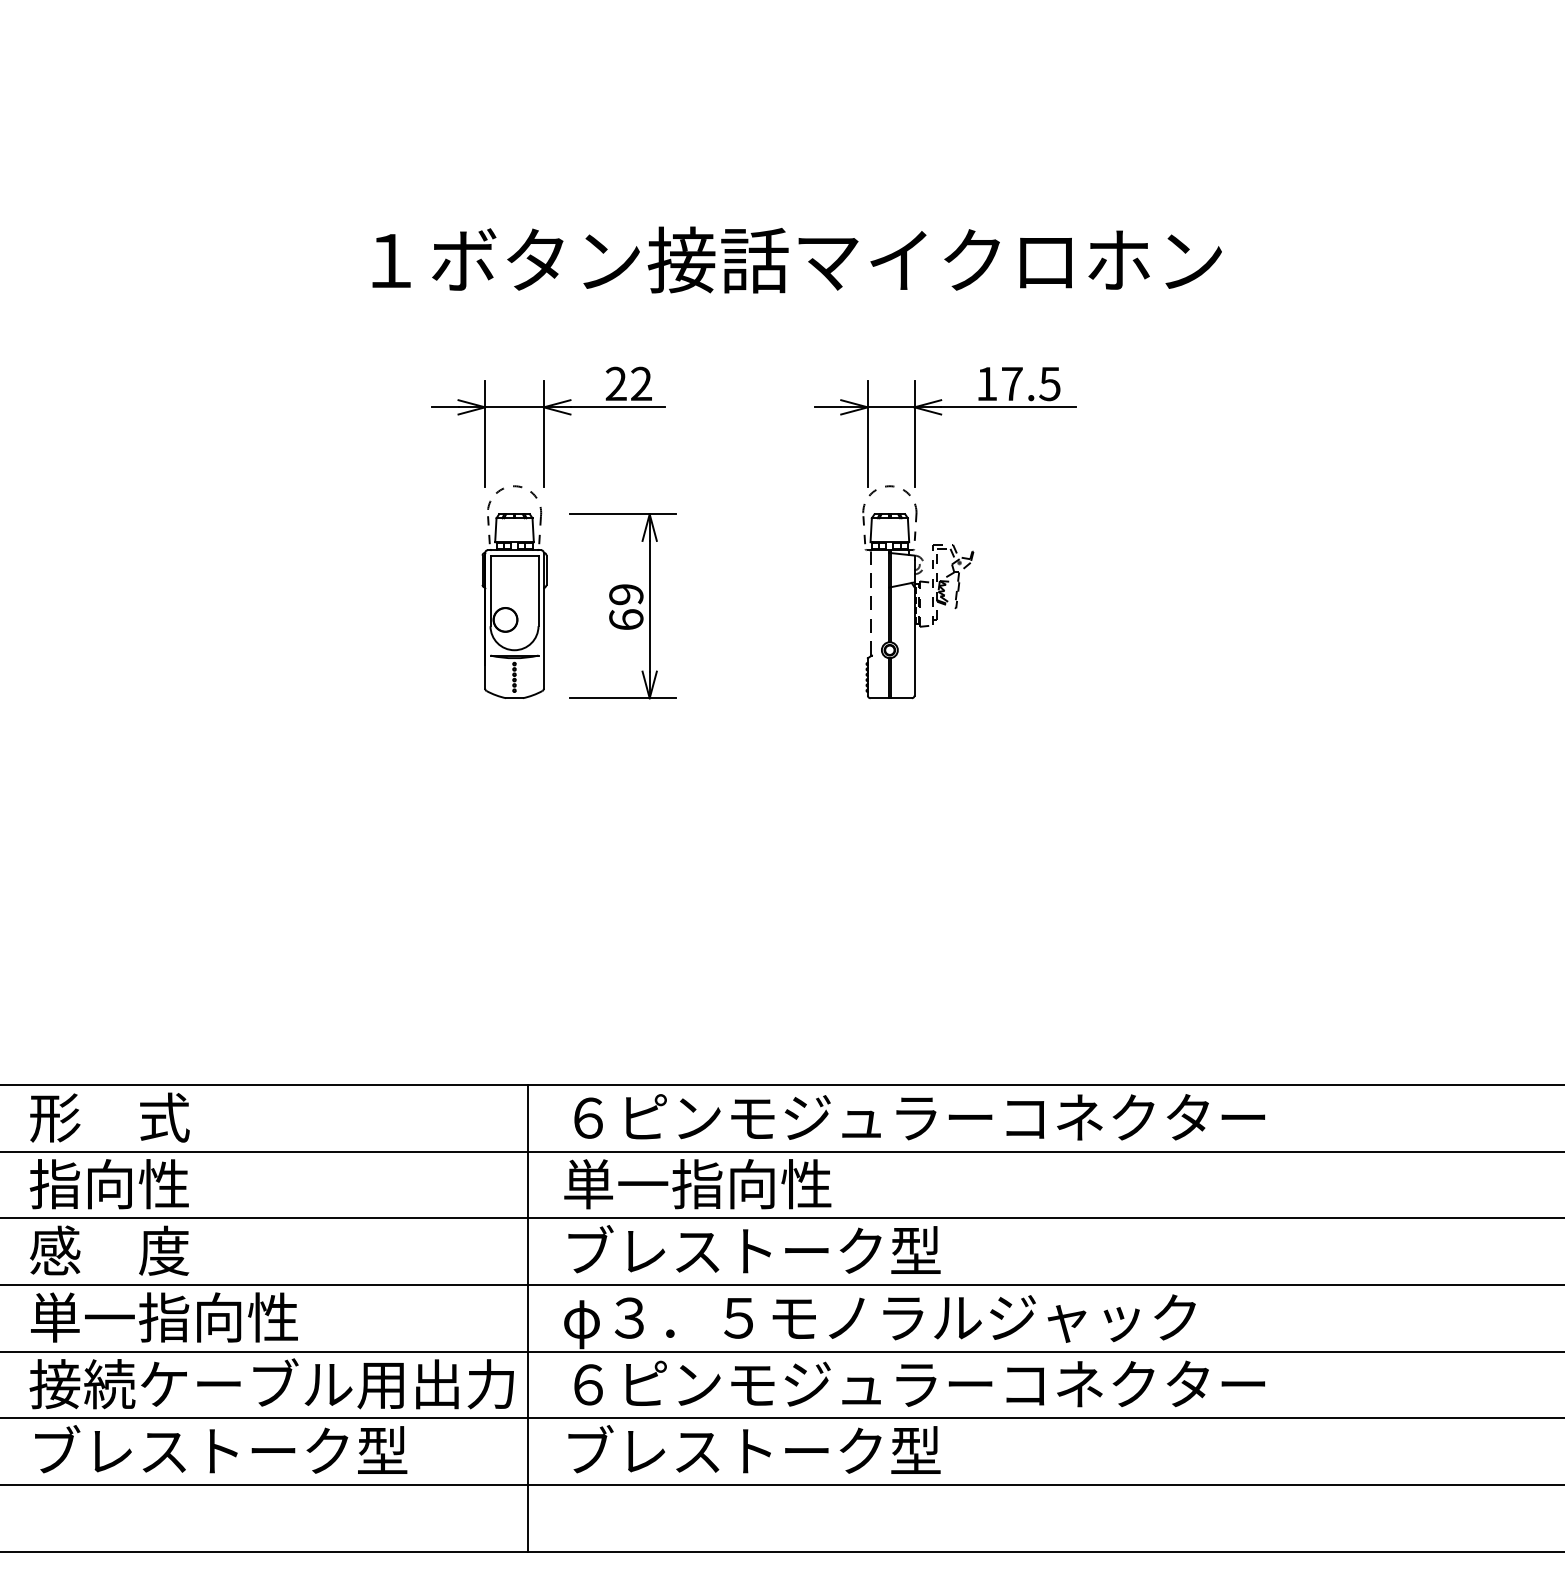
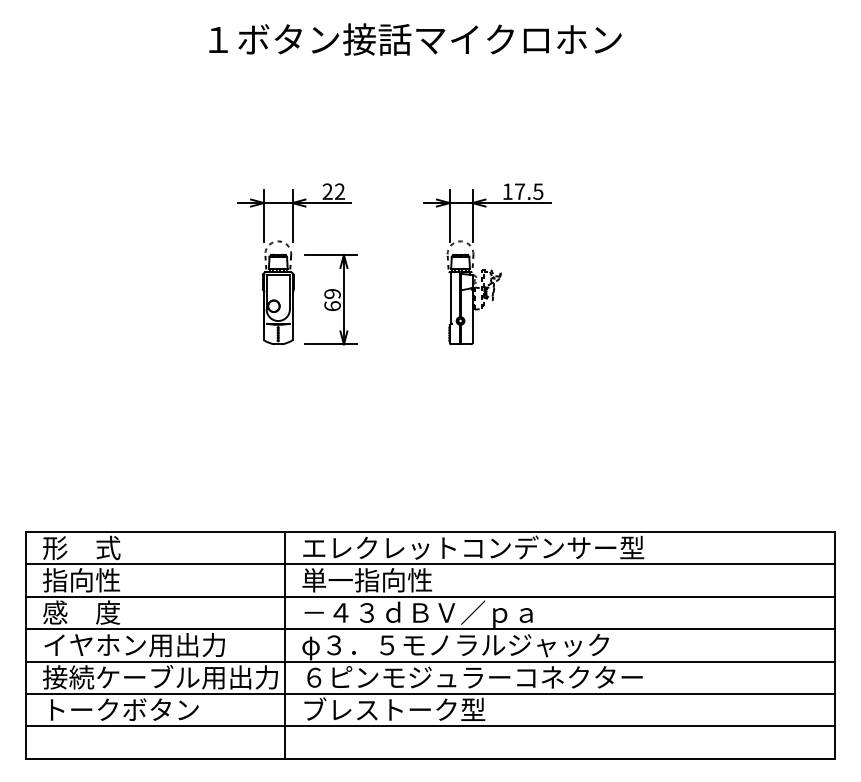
text: (797, 259) -> (415, 39), moved
line: (871, 601) -> (451, 297), dashed -> solid
text: (916, 1116) -> (473, 547), ６ピンモジュラーコネクター -> エレクレットコンデンサー型
text: (803, 1252) -> (418, 613), ブレストーク型 -> －４３ｄＢＶ／ｐａ
text: (216, 1316) -> (133, 644), 単一指向性 -> イヤホン用出力
text: (220, 1448) -> (135, 708), ブレストーク型 -> トークボタン

